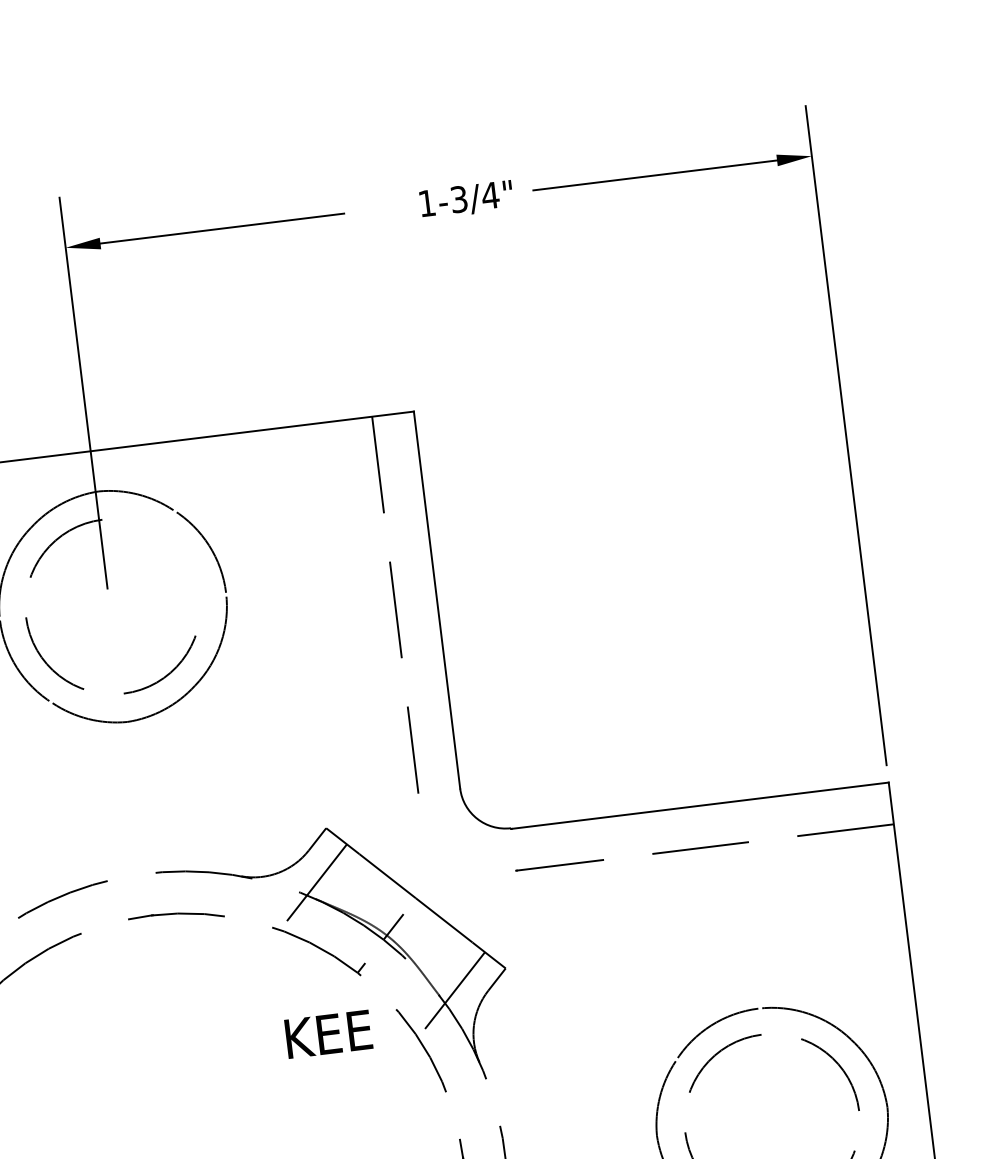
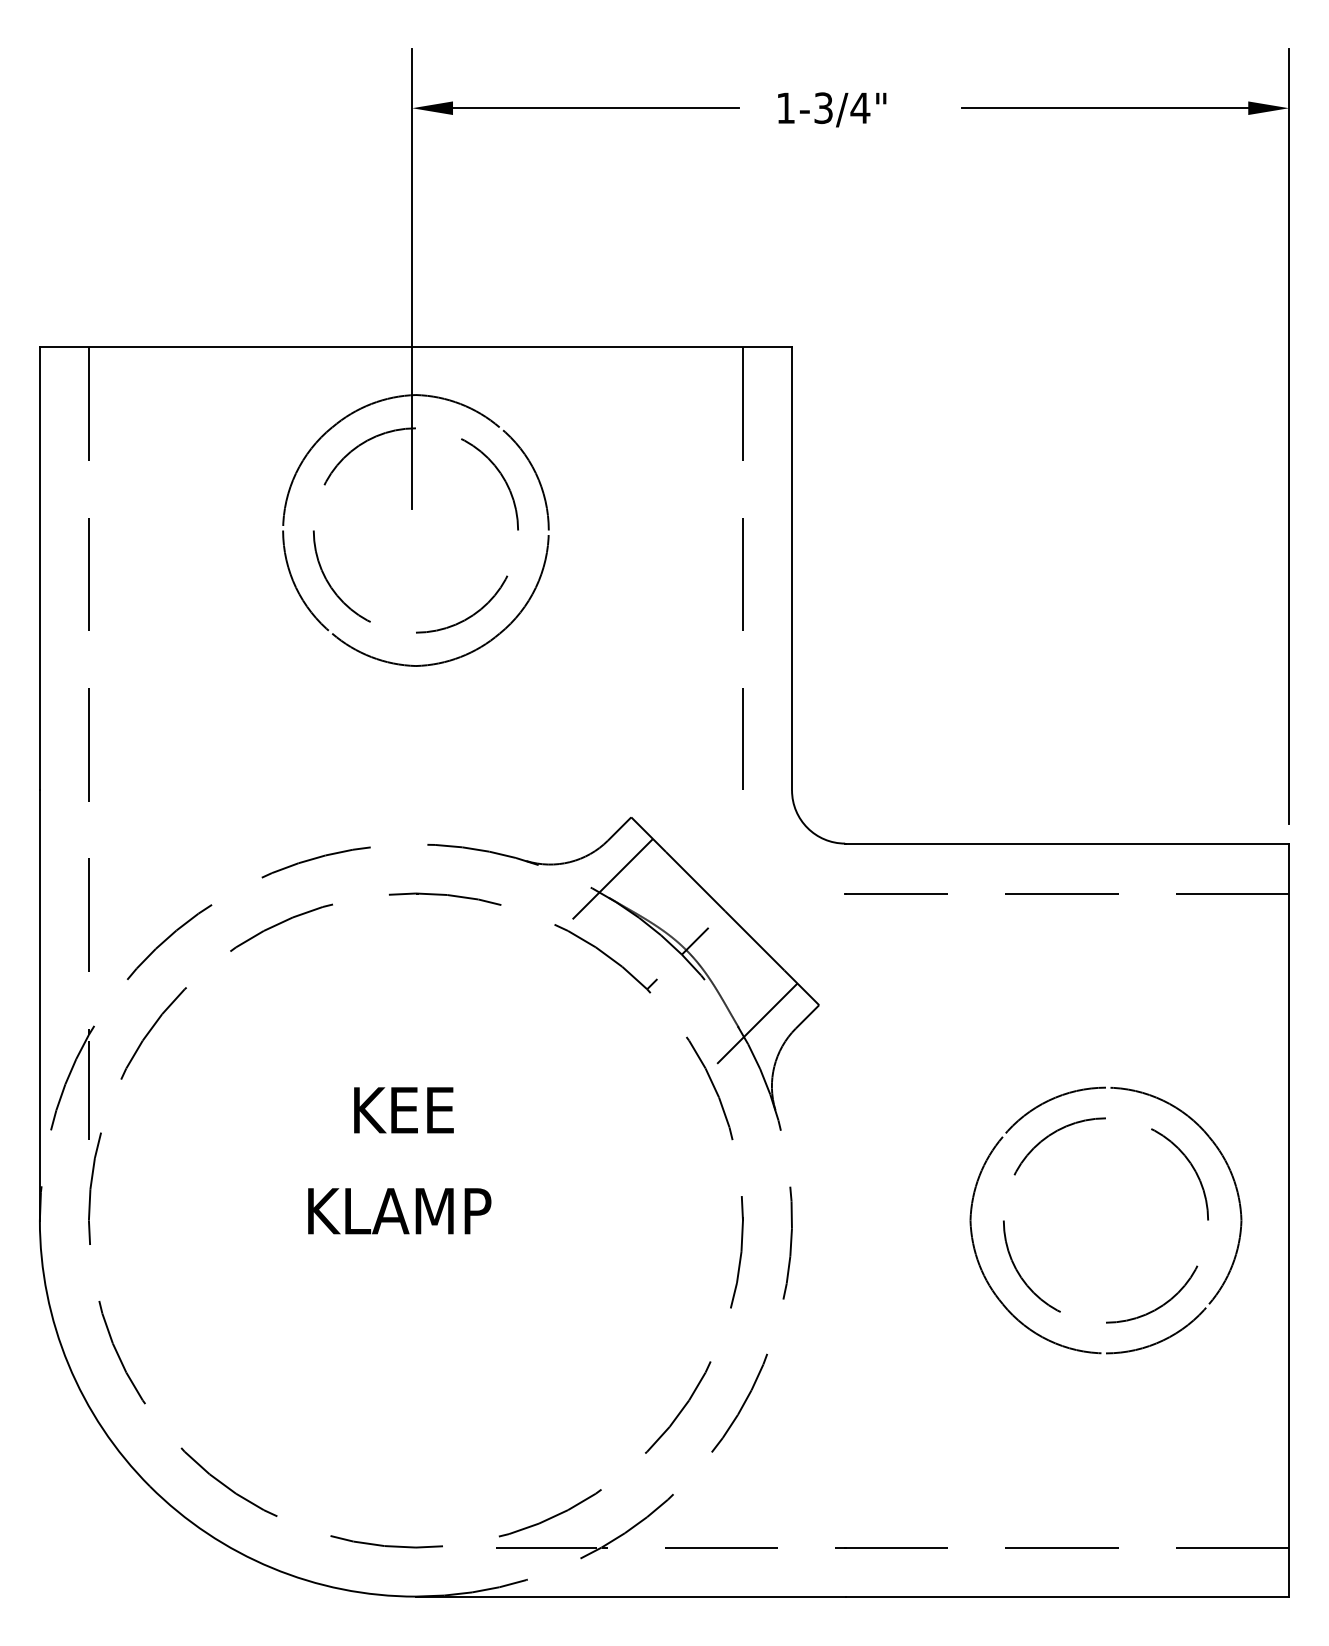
text: (466, 199) -> (832, 109), moved
arc: (179, 551) -> (500, 475), added
text: (328, 1034) -> (403, 1110), moved

